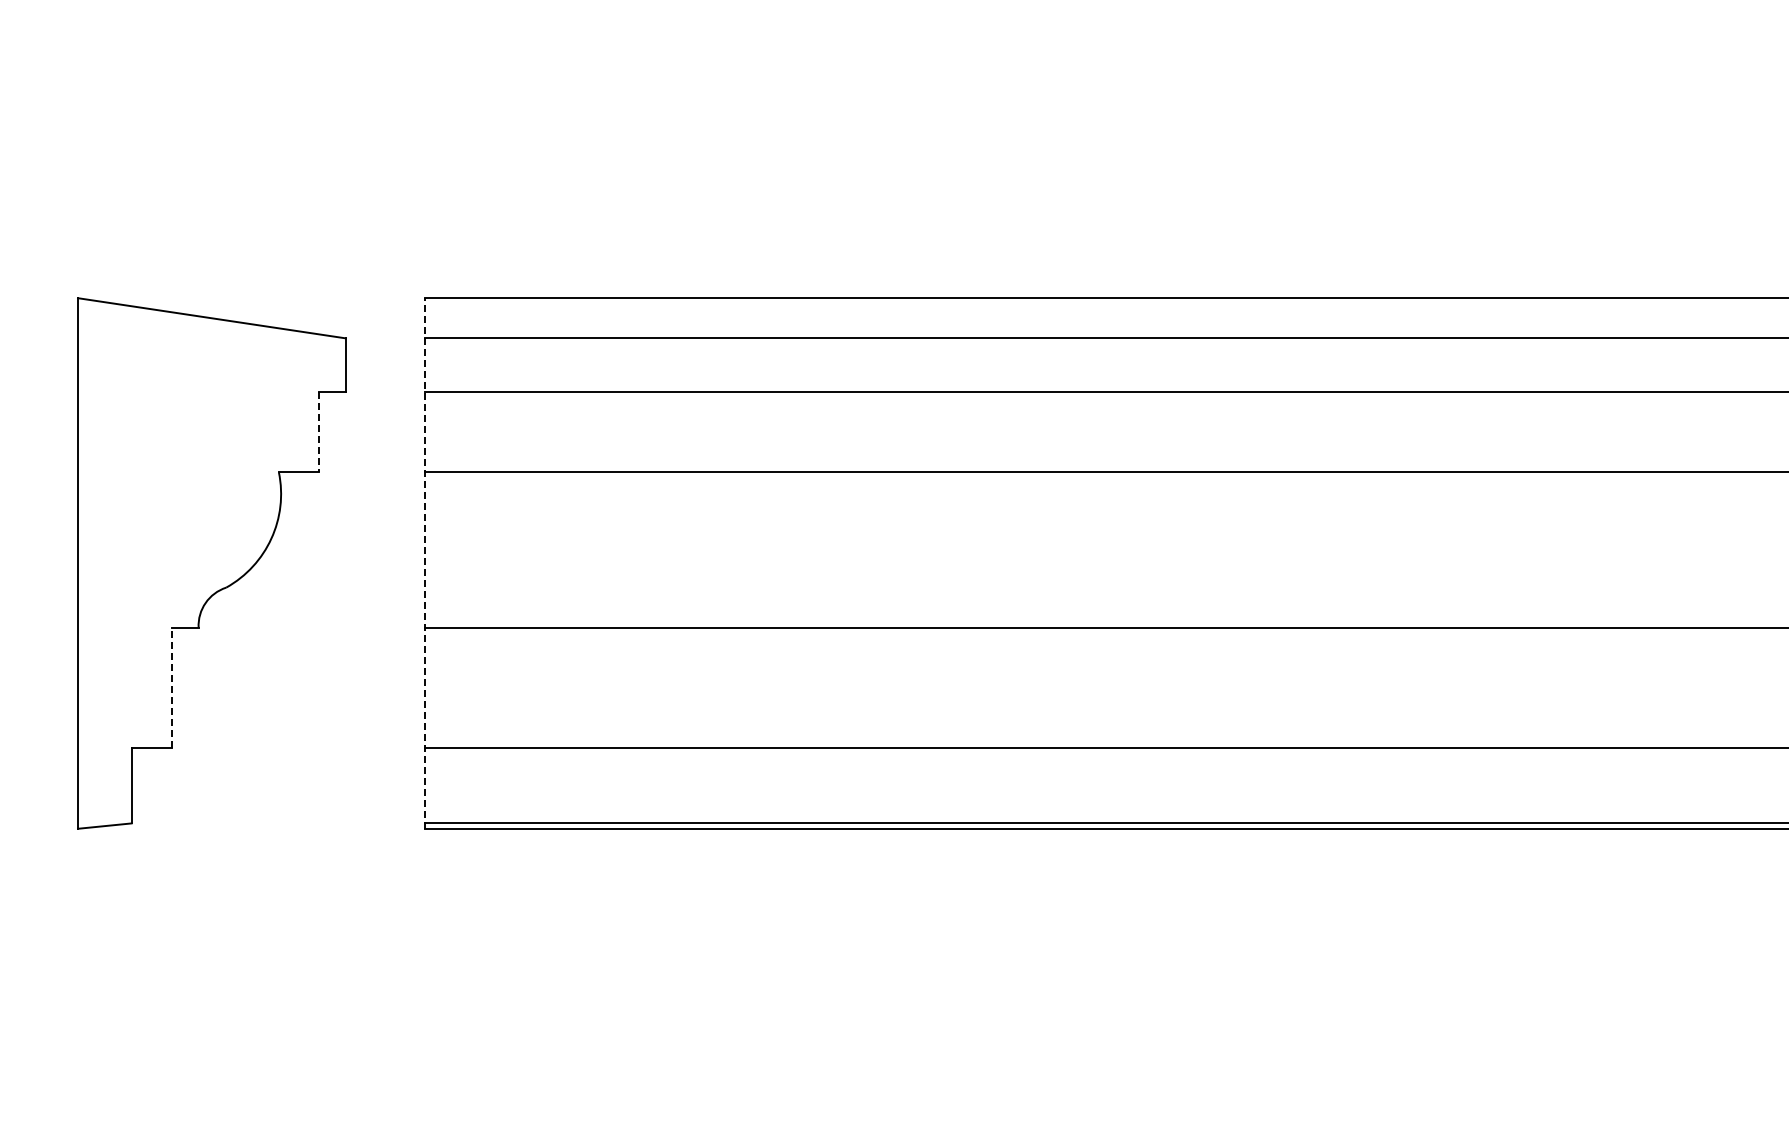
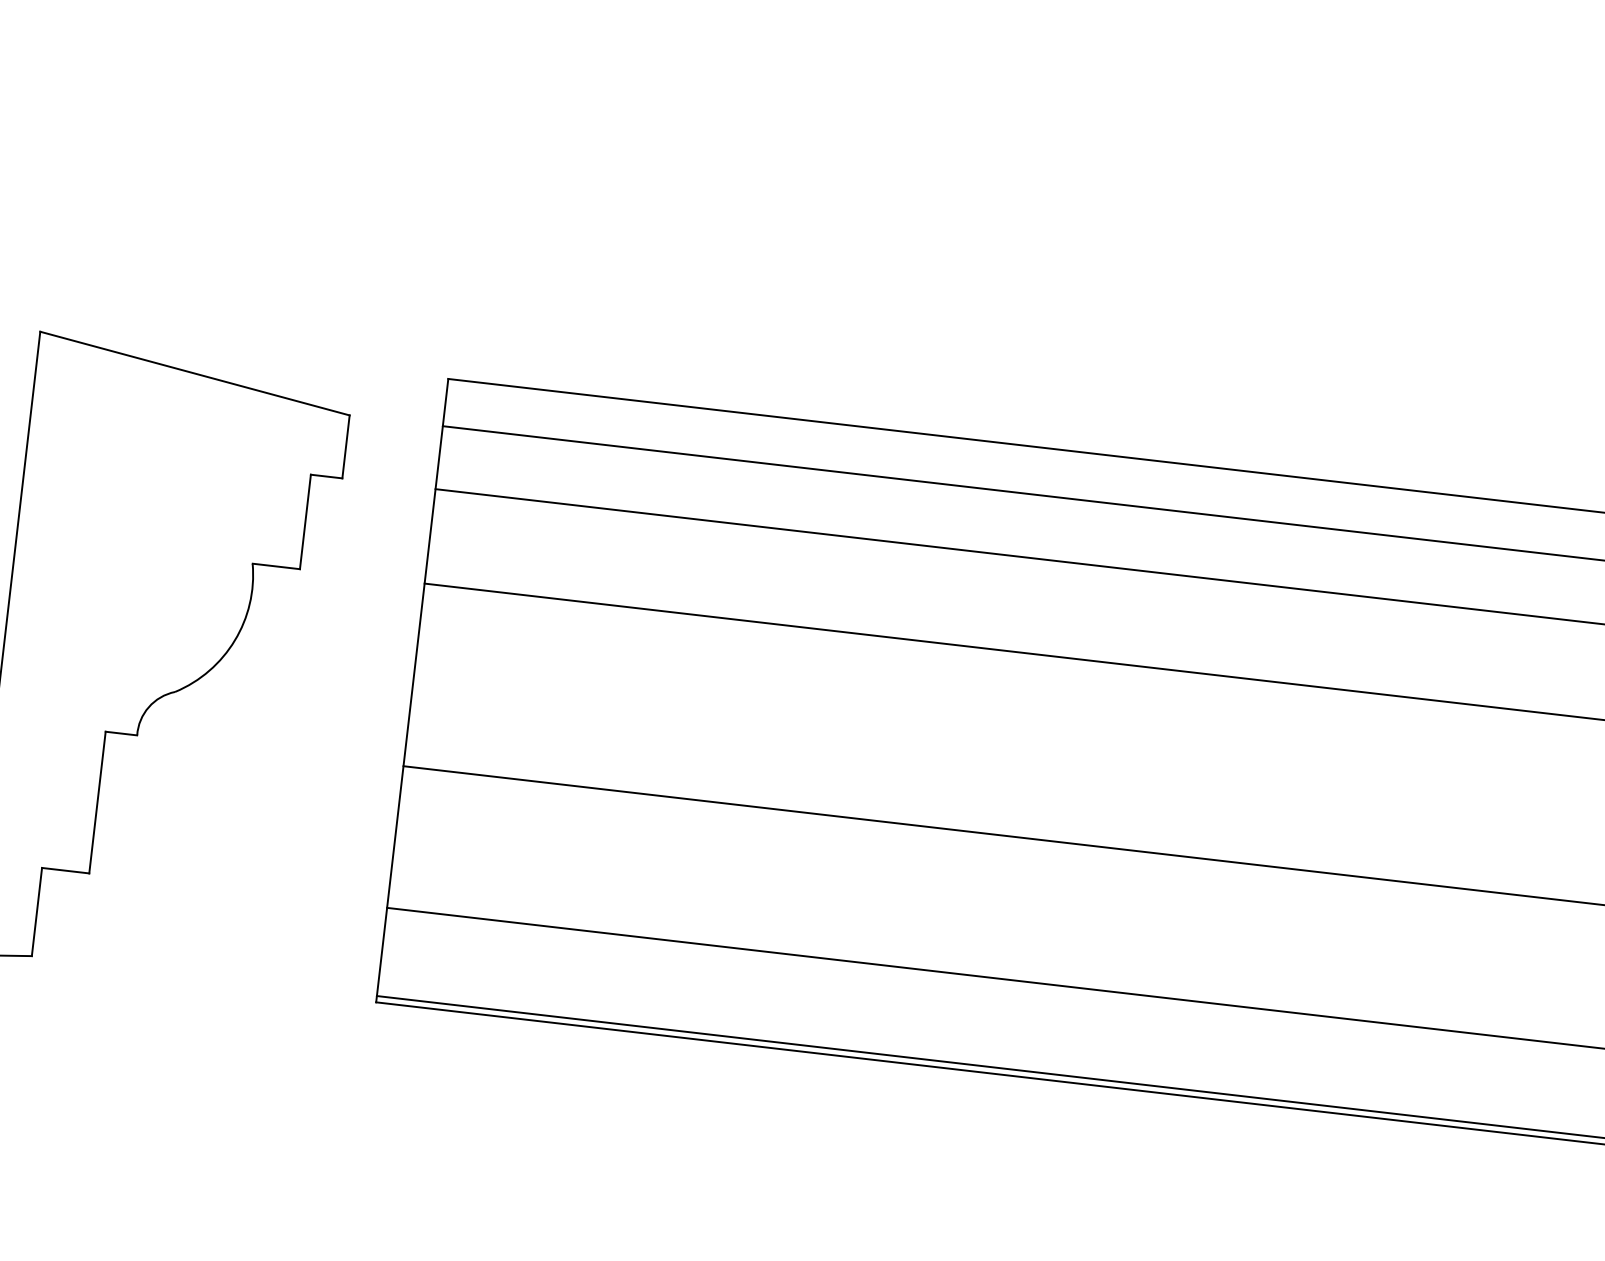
line: (319, 432) -> (305, 522), dashed -> solid
line: (425, 563) -> (412, 690), dashed -> solid
line: (171, 687) -> (97, 801), dashed -> solid

